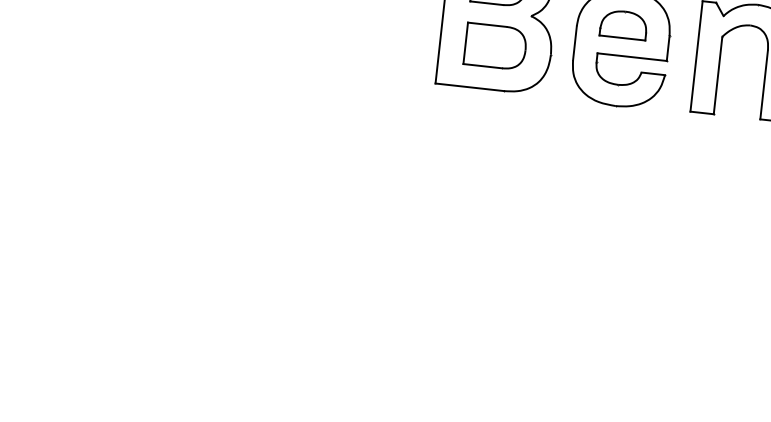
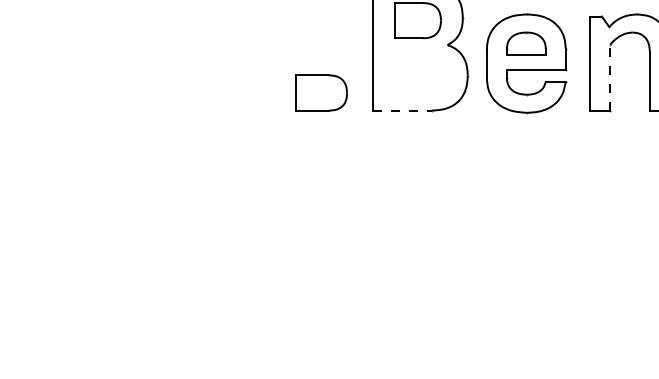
part: (495, 46) -> (321, 92), moved
line: (718, 75) -> (610, 77), solid -> dashed
line: (470, 87) -> (403, 110), solid -> dashed

